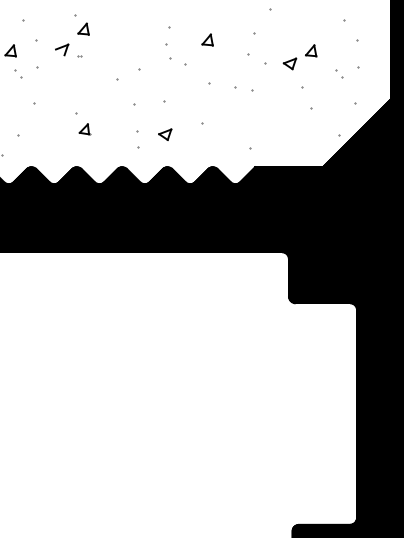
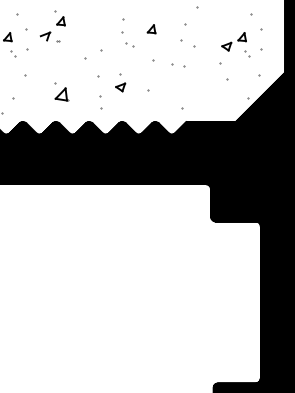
part: (299, 56) -> (233, 41), moved
part: (177, 60) -> (129, 44), size x0.62
part: (84, 129) -> (61, 94), size x1.67
part: (165, 134) -> (120, 87), moved

